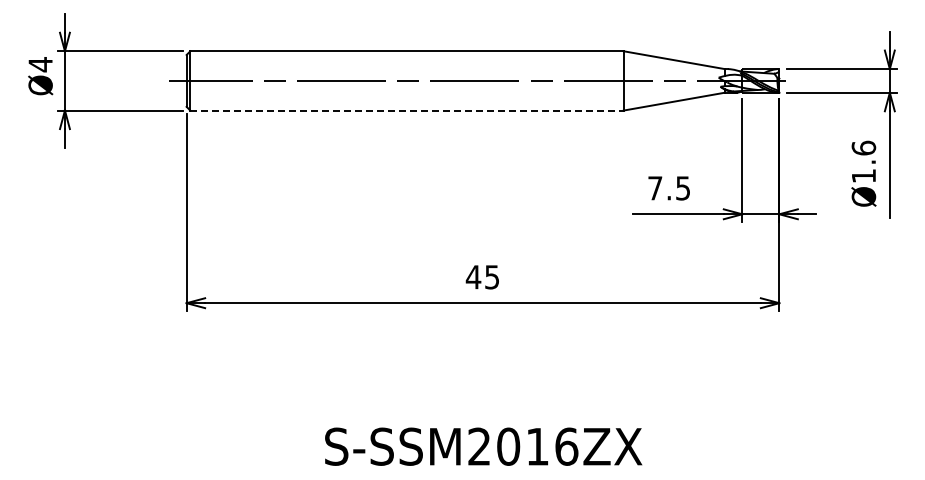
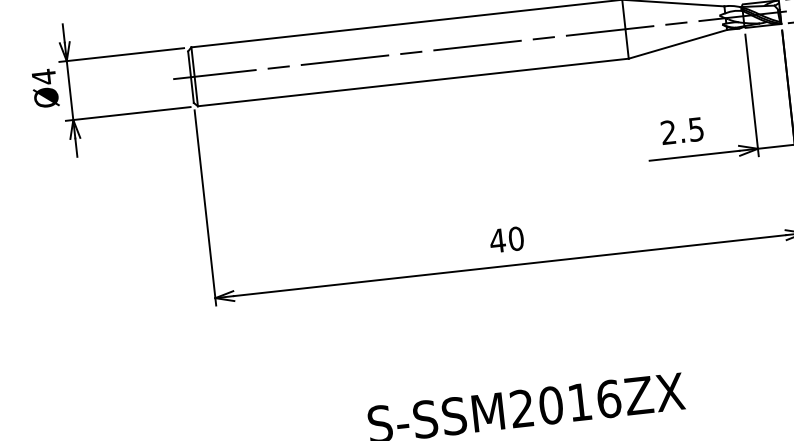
line: (407, 110) -> (413, 82), dashed -> solid
text: (655, 188) -> (668, 132), 7.5 -> 2.5
text: (492, 277) -> (516, 239), 45 -> 40

